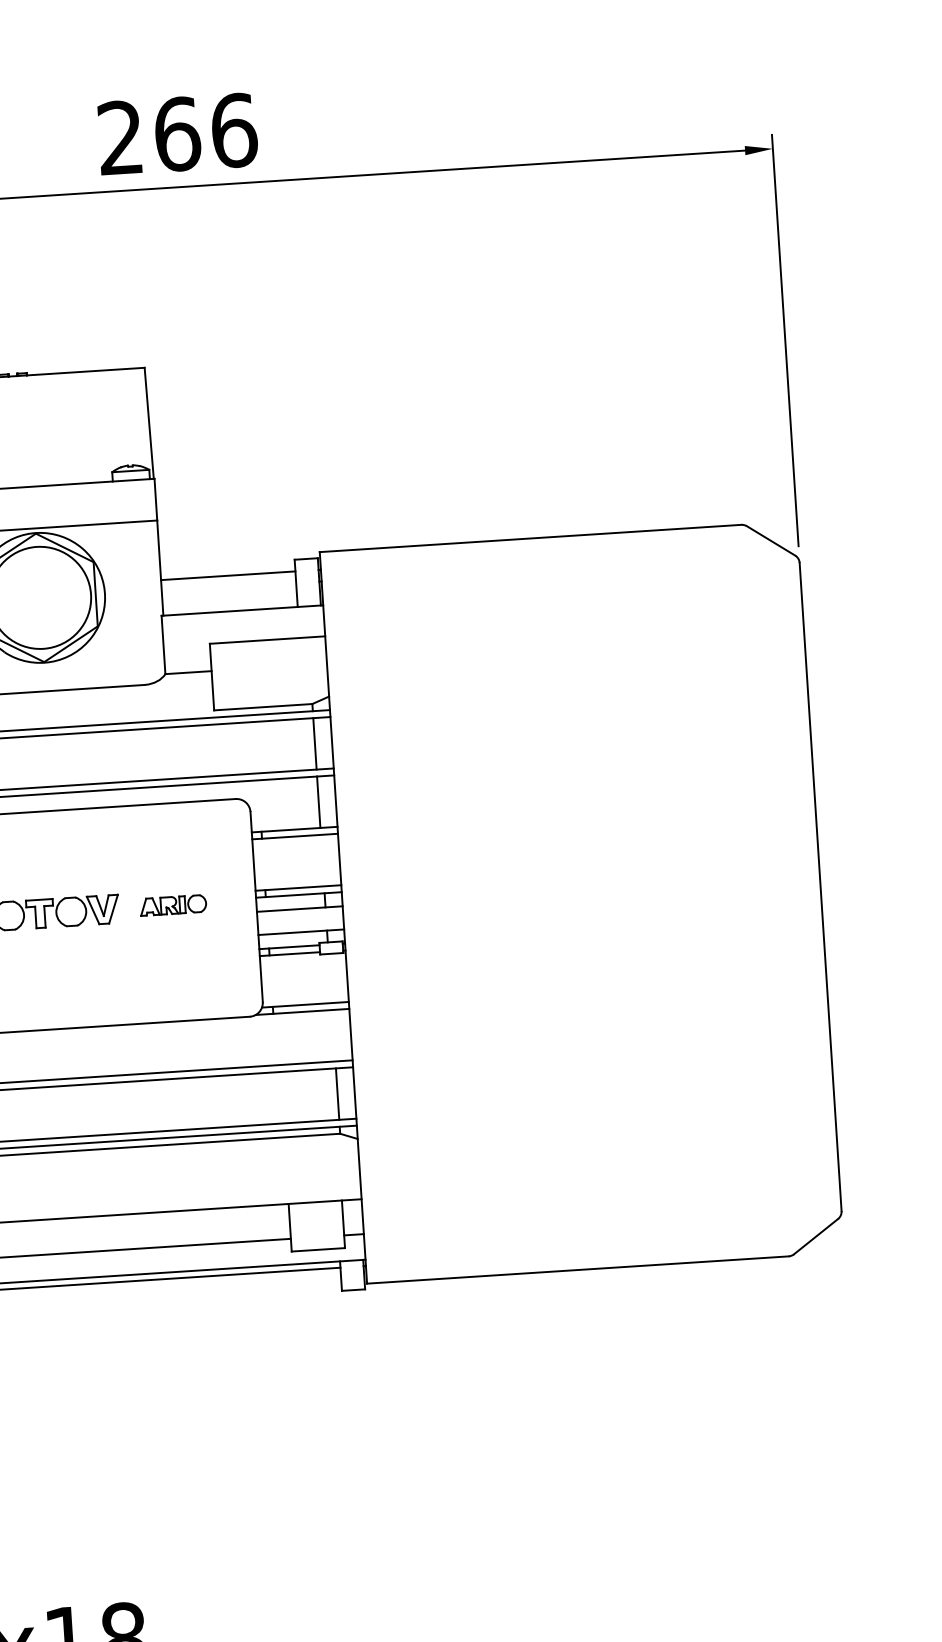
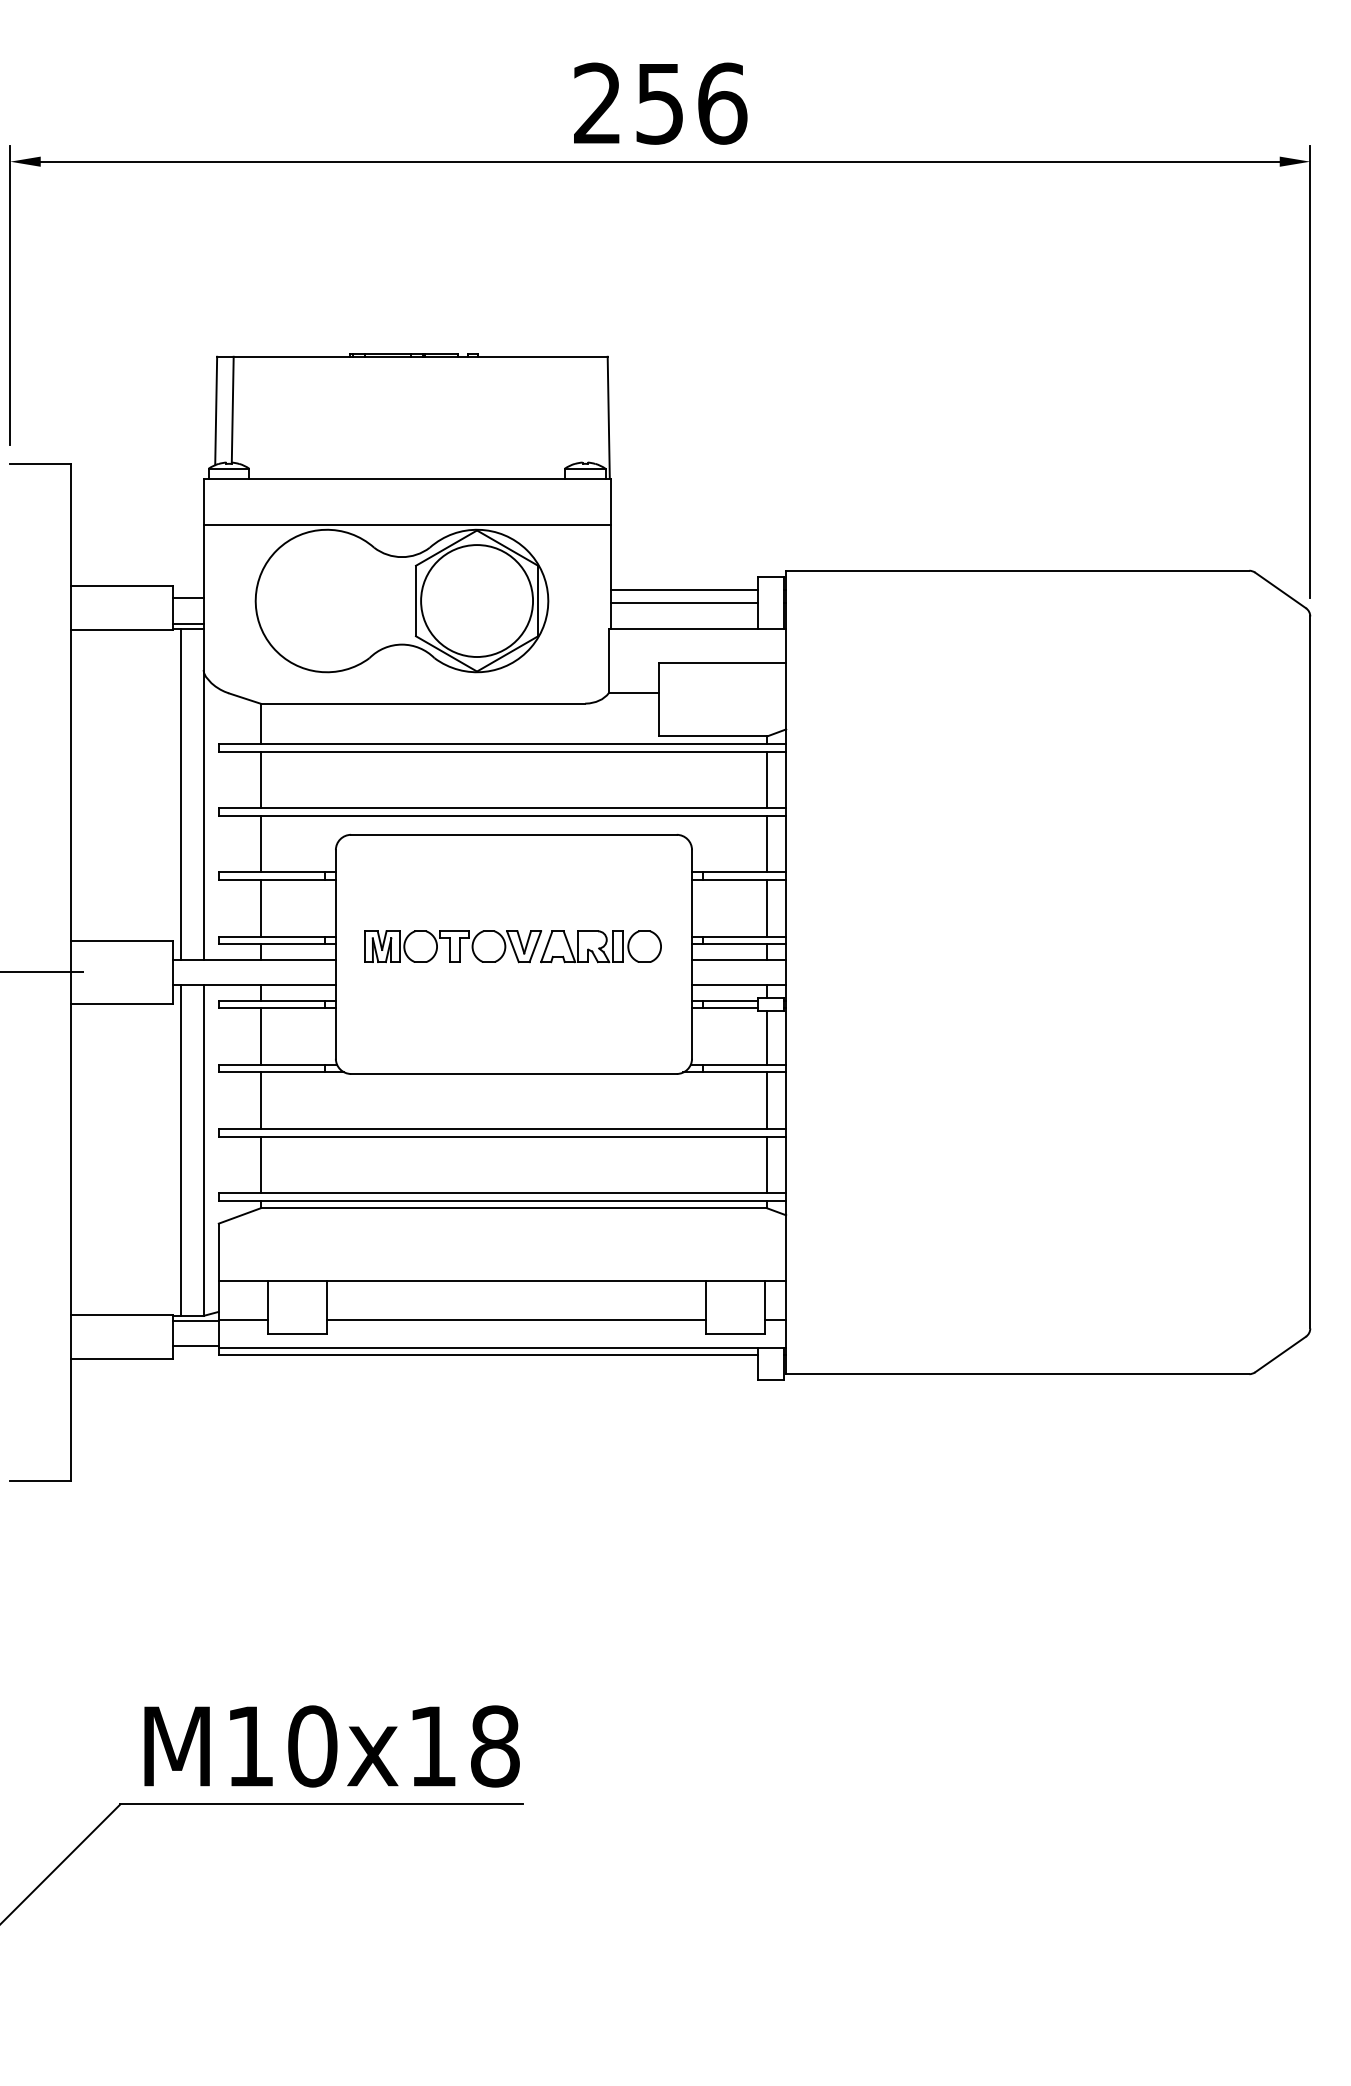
text: (177, 134) -> (660, 103), 266 -> 256
line: (229, 587) -> (684, 603), added
line: (322, 860) -> (767, 908), added
part: (172, 905) -> (600, 946), size x1.67
line: (330, 978) -> (767, 1037), added
line: (333, 1035) -> (767, 1100), added

